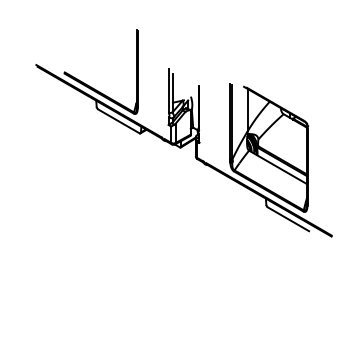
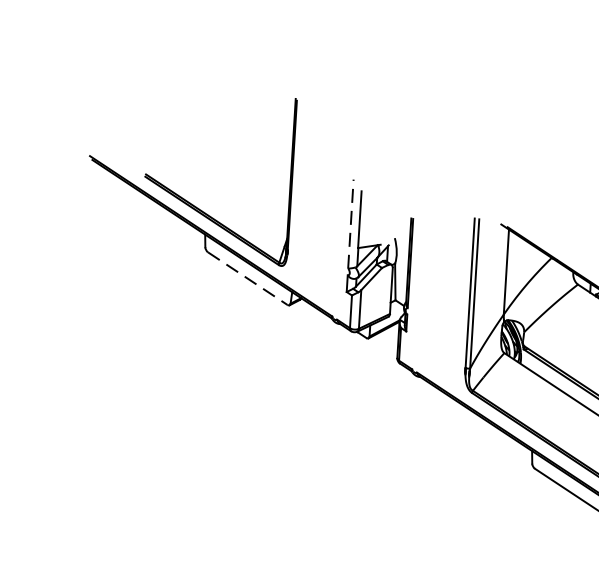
line: (168, 90) -> (350, 223), solid -> dashed
line: (118, 121) -> (247, 278), solid -> dashed

